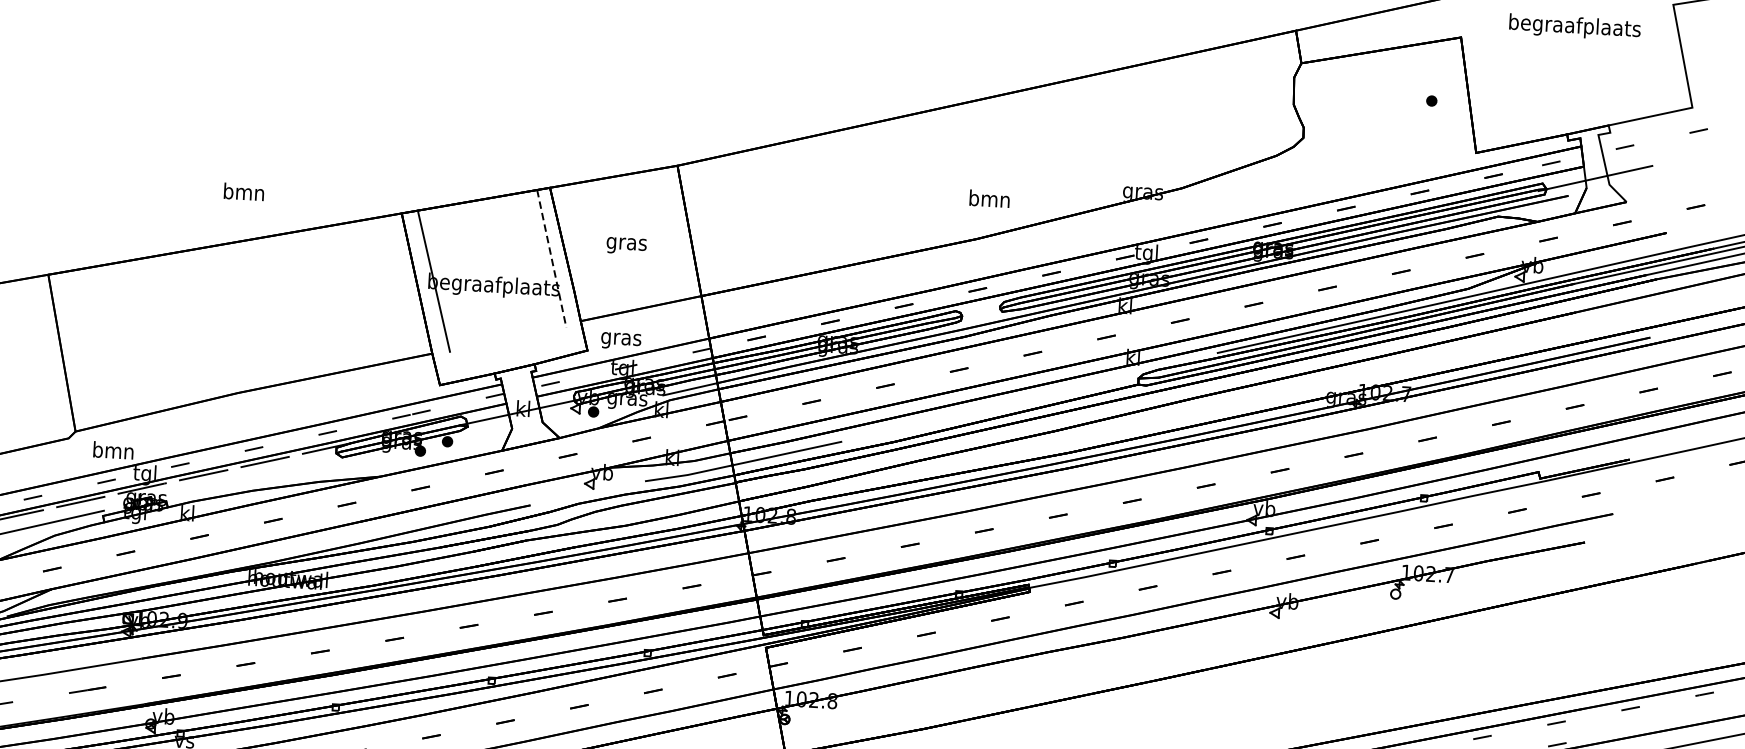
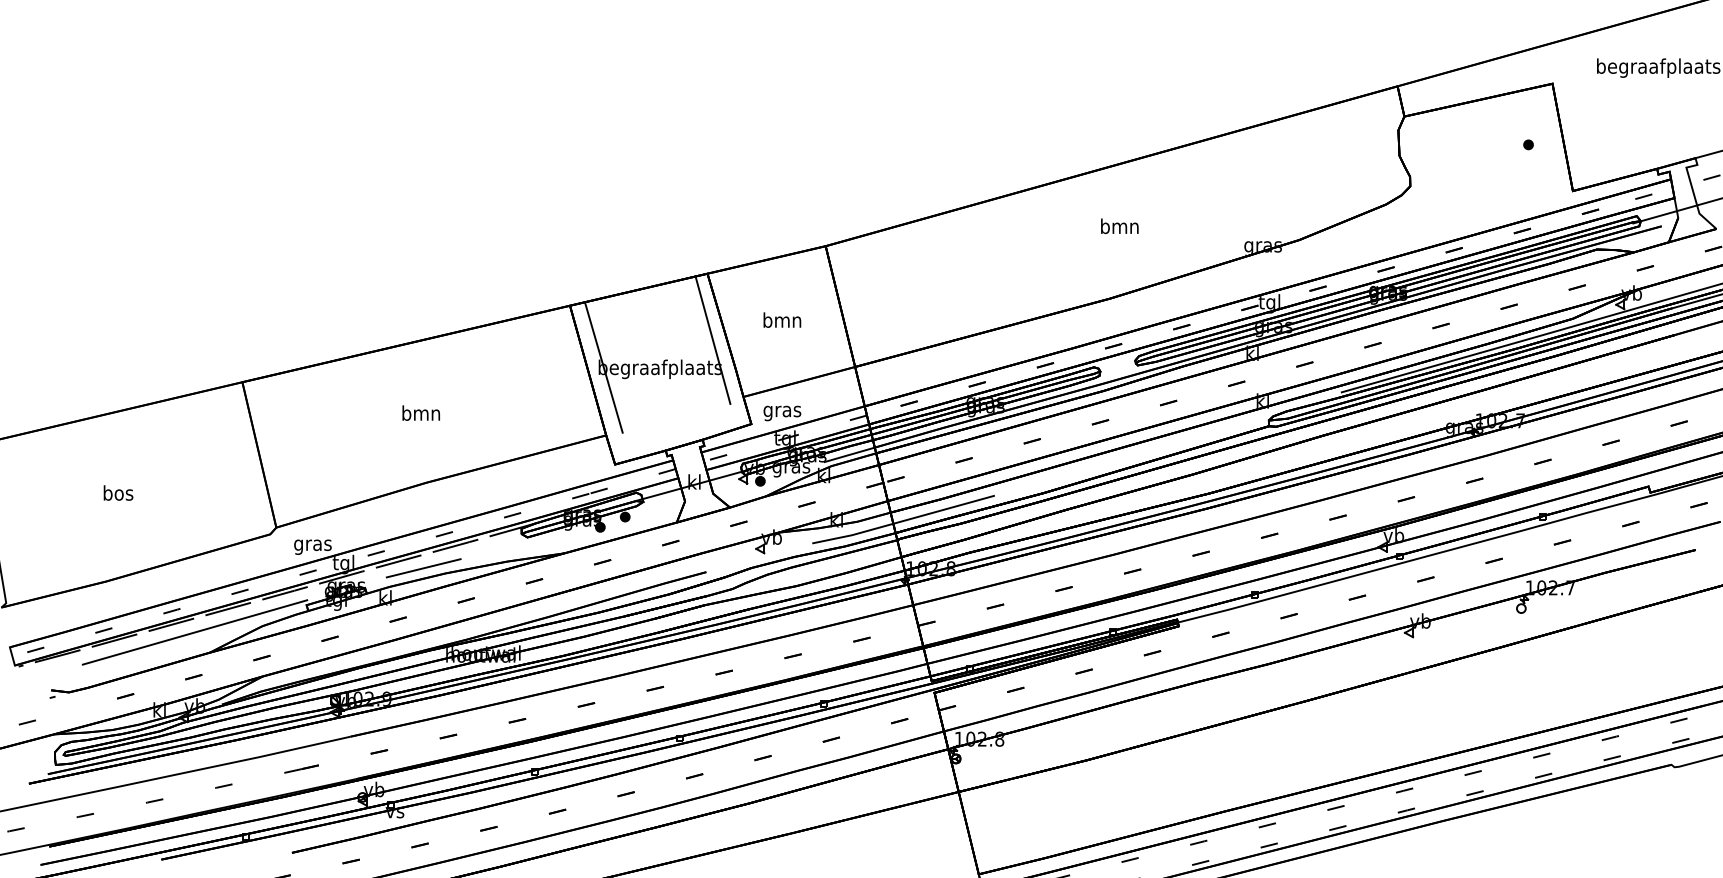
text: (243, 191) -> (420, 412), moved
text: (989, 199) -> (1119, 226), moved
text: (626, 243) -> (782, 321), gras -> bmn
line: (552, 259) -> (713, 340), dashed -> solid
text: (113, 451) -> (312, 544), bmn -> gras
line: (229, 484) -> (423, 568), added

